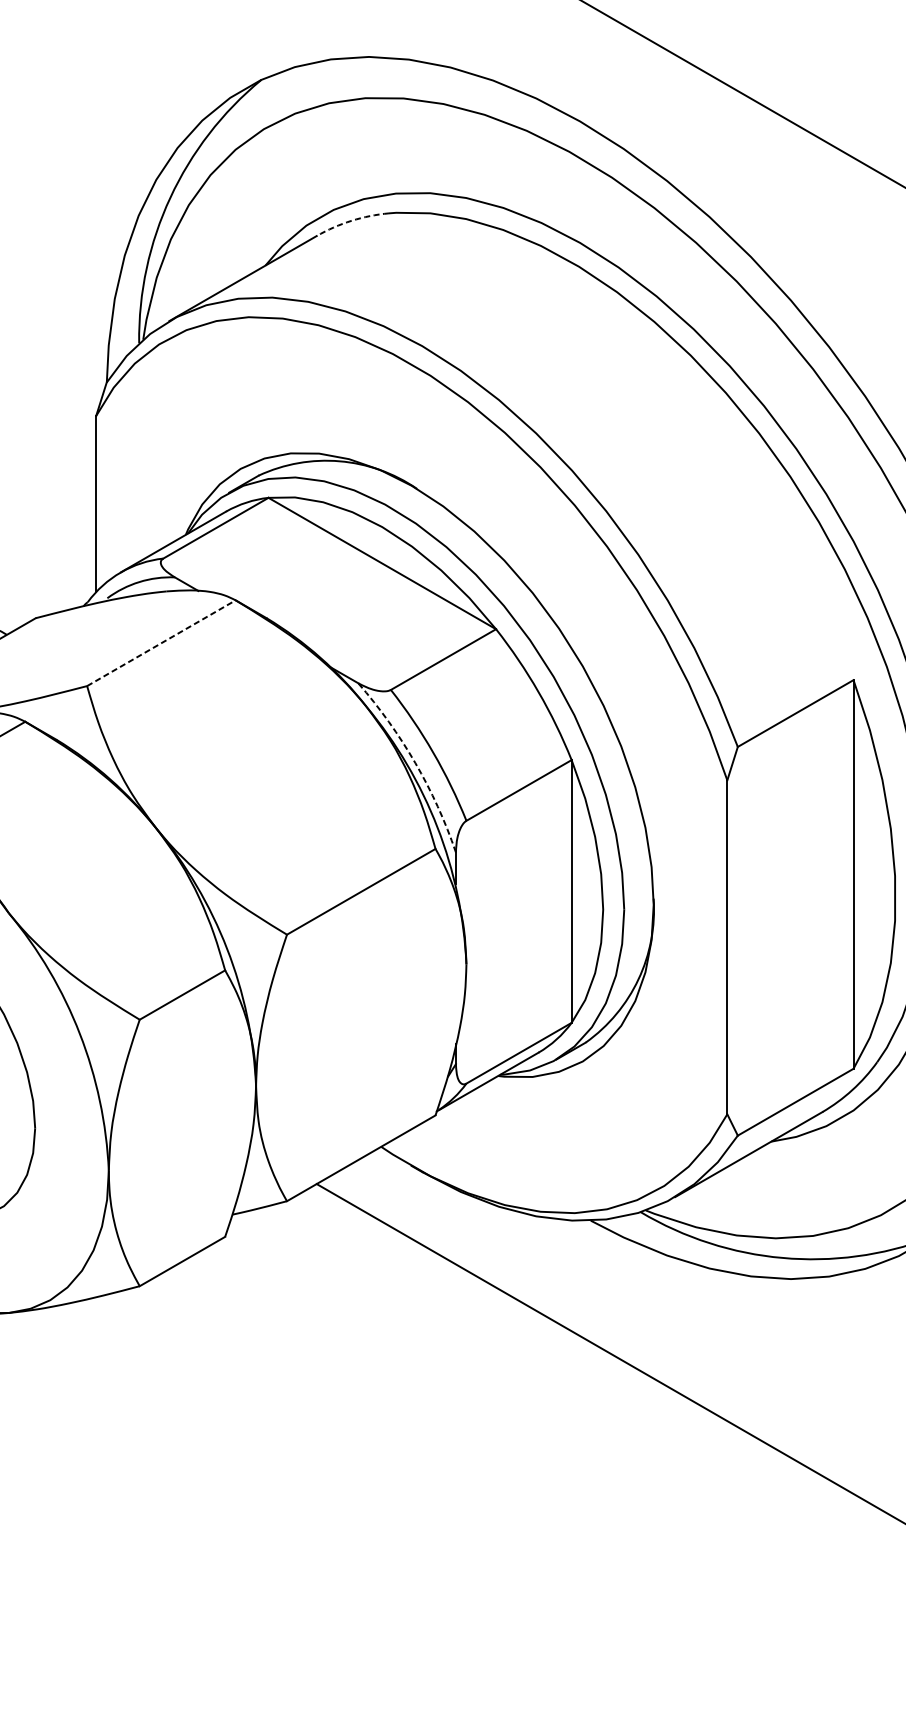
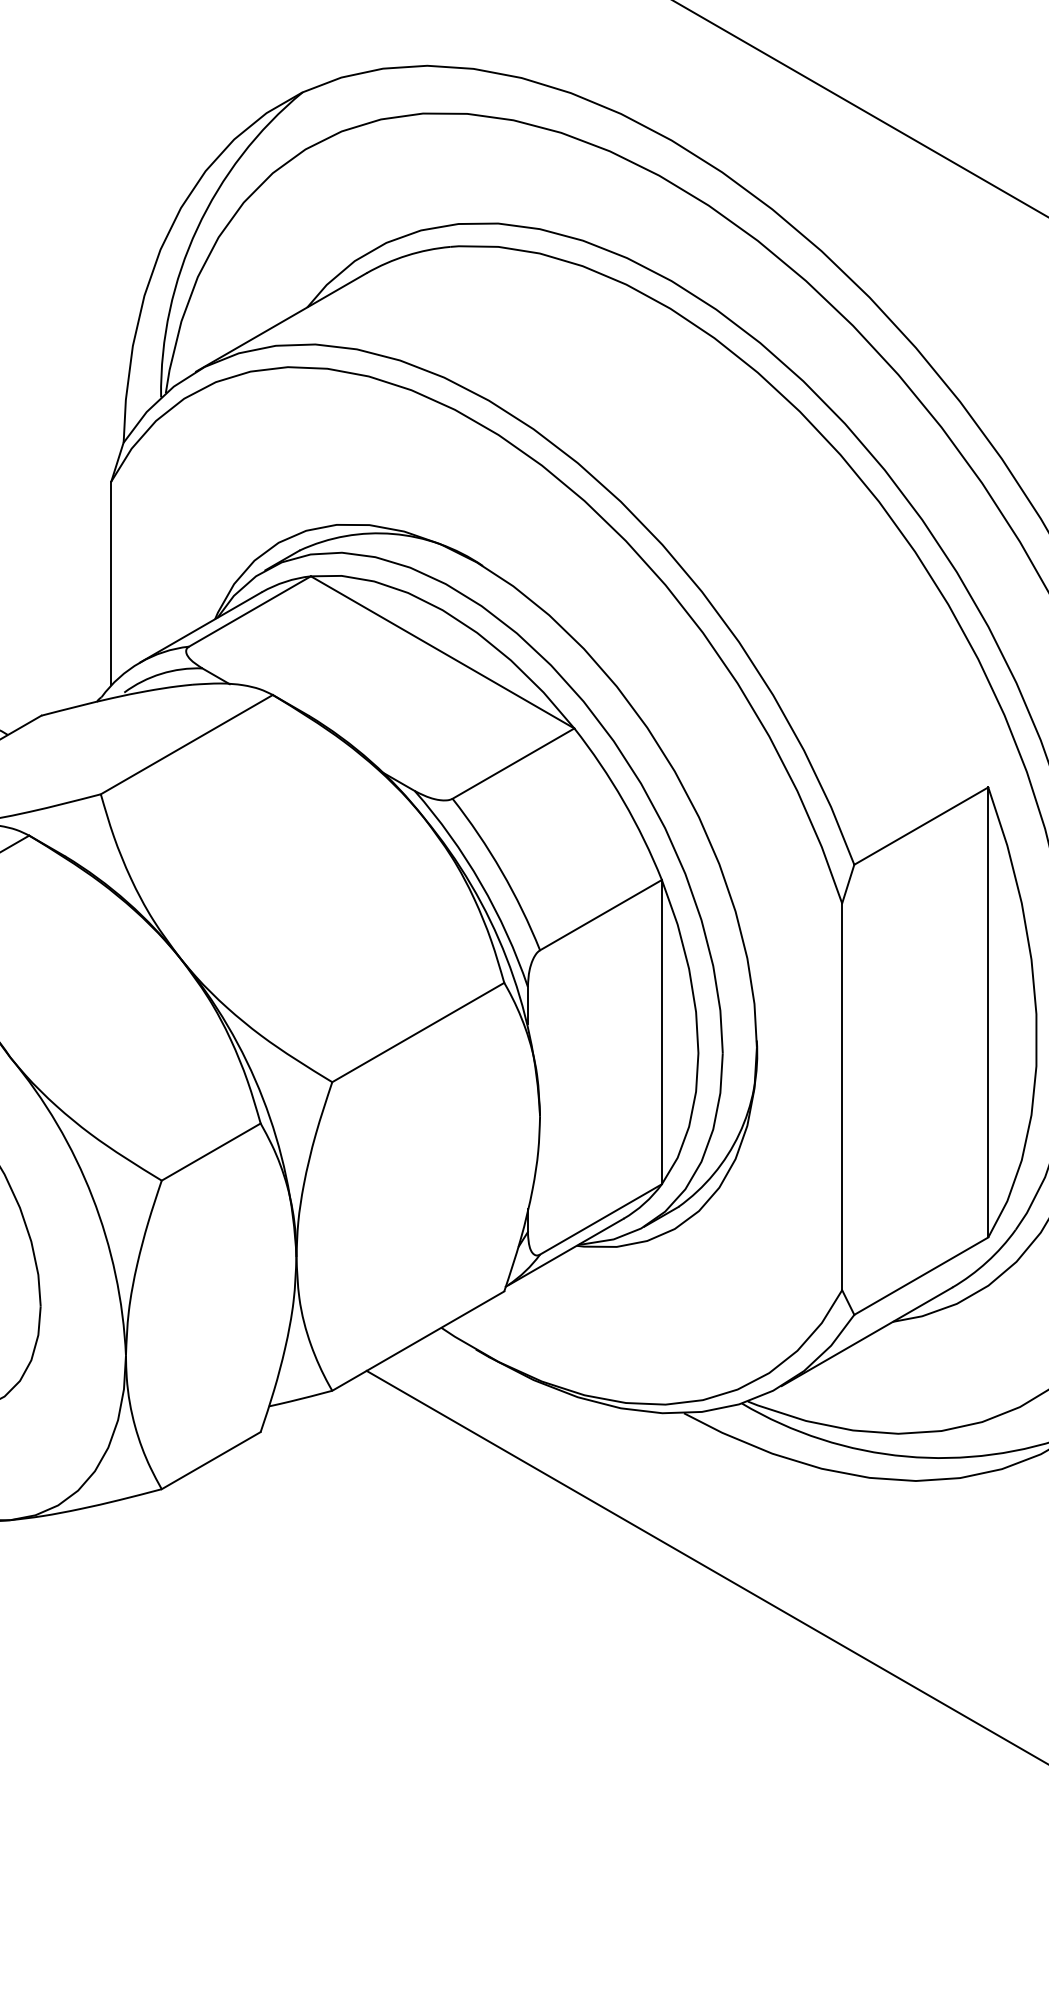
arc: (351, 220) -> (407, 255), dashed -> solid
line: (161, 643) -> (187, 744), dashed -> solid
arc: (415, 763) -> (480, 883), dashed -> solid

